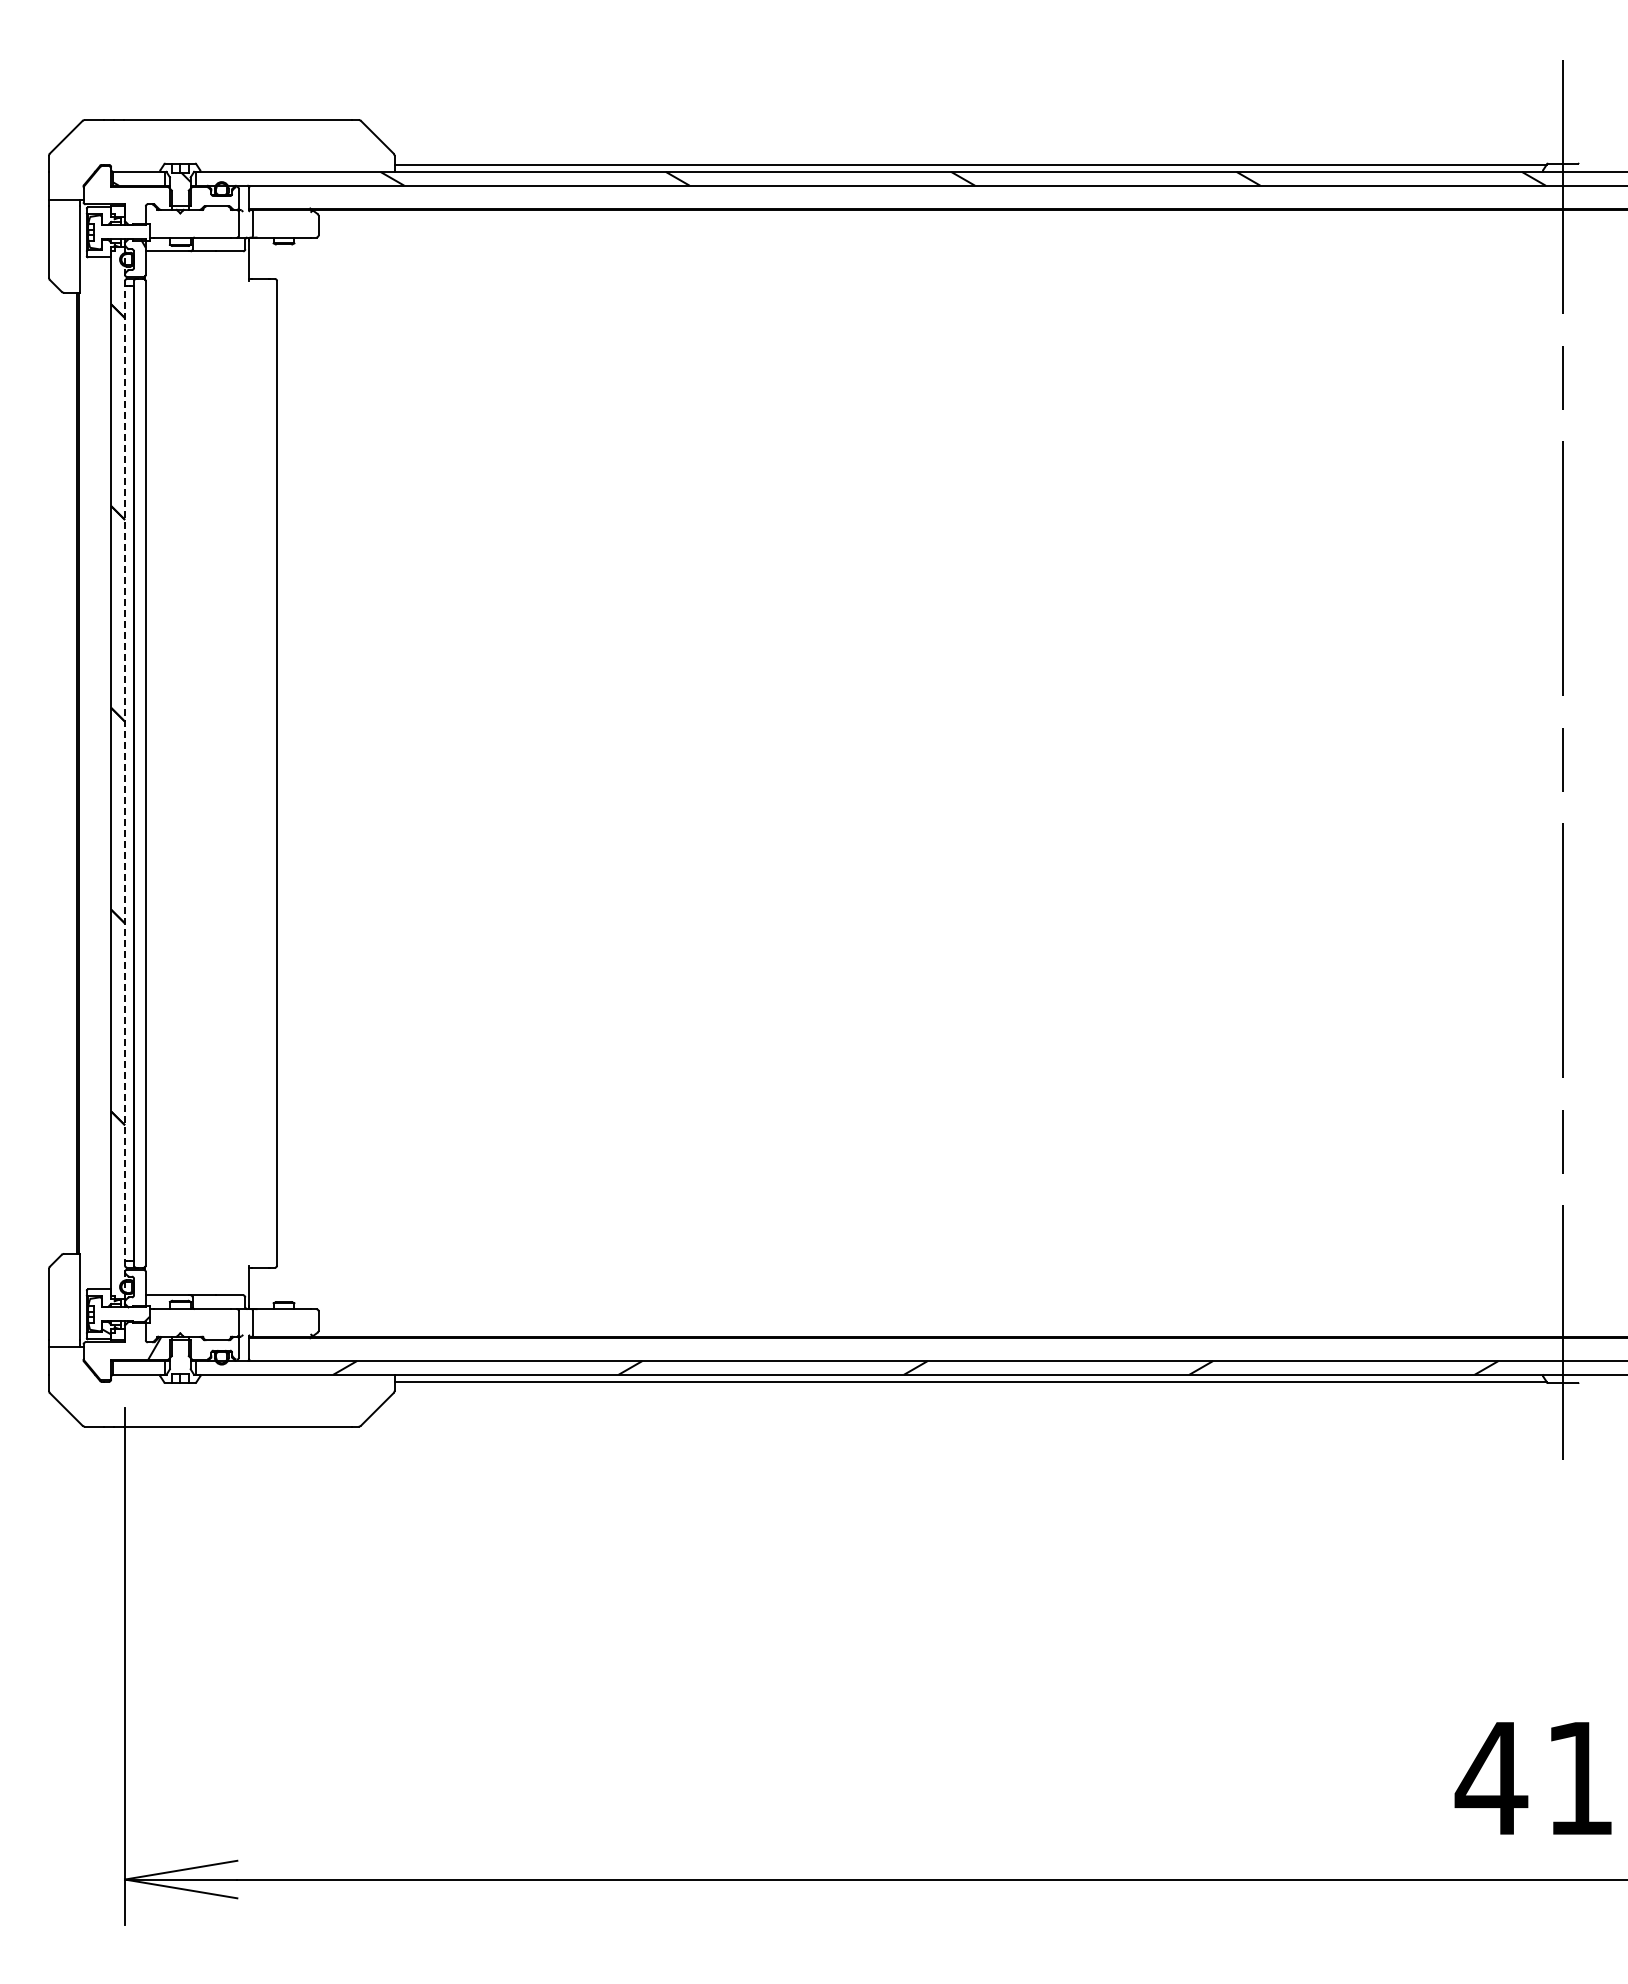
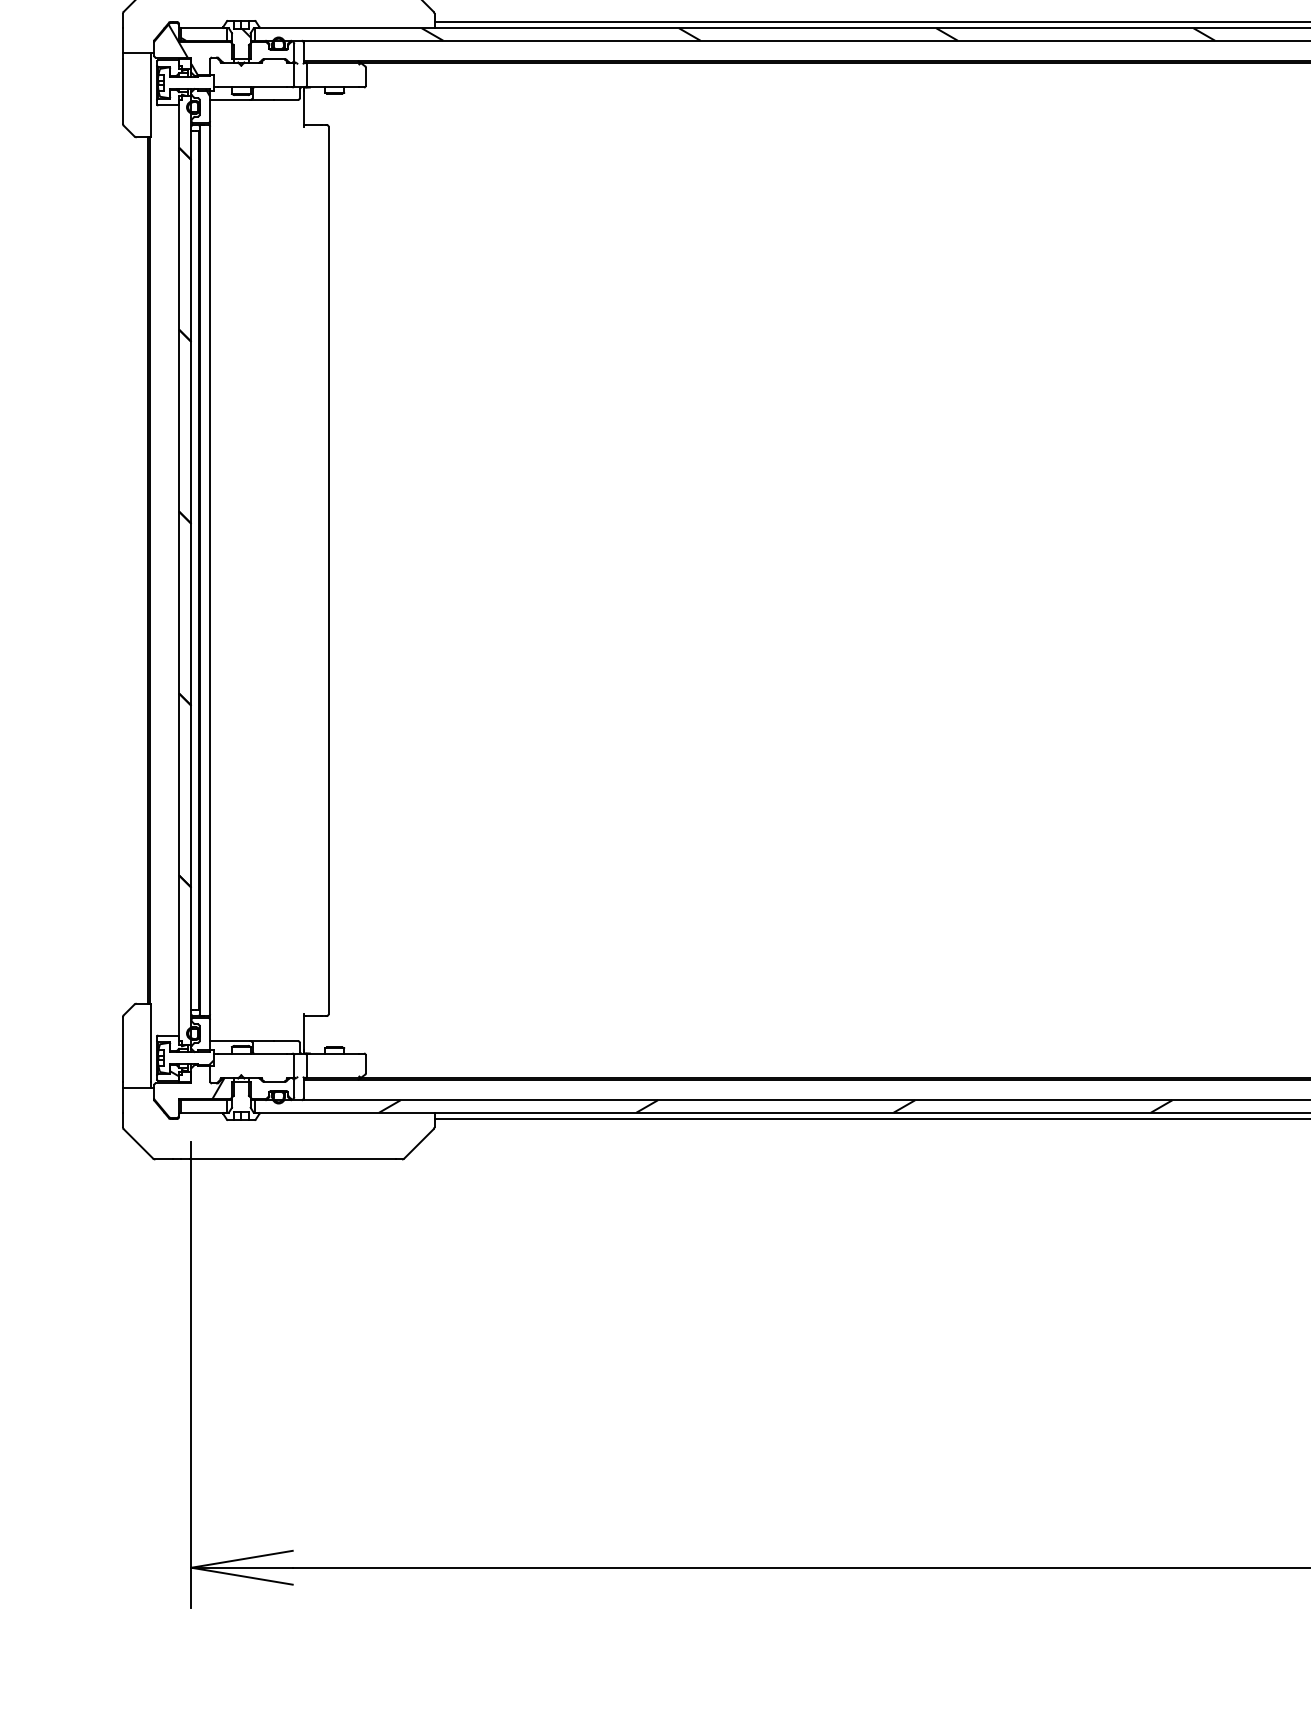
hatch: (115, 195) -> (182, 49), added
line: (125, 772) -> (191, 569), dashed -> solid

